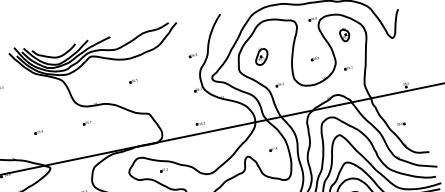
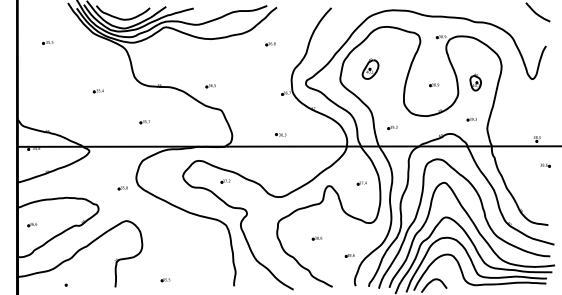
part: (344, 34) -> (475, 82), moved
part: (193, 55) -> (270, 44), moved
part: (348, 68) -> (471, 119), moved
part: (133, 81) -> (210, 86), moved
part: (279, 84) -> (392, 127), moved
part: (87, 123) -> (144, 122), moved
part: (401, 123) -> (545, 165), moved
part: (38, 132) -> (97, 91), moved

